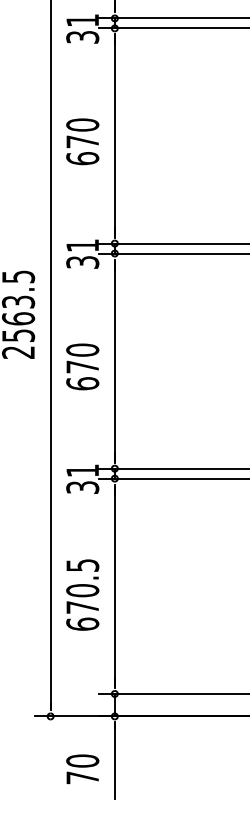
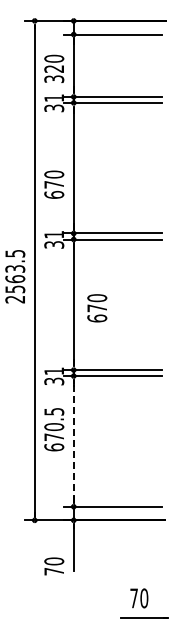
text: (83, 141) -> (54, 184), moved
text: (83, 367) -> (97, 308), moved
line: (114, 584) -> (73, 440), solid -> dashed
text: (83, 594) -> (54, 429), moved
text: (83, 769) -> (54, 566), moved

